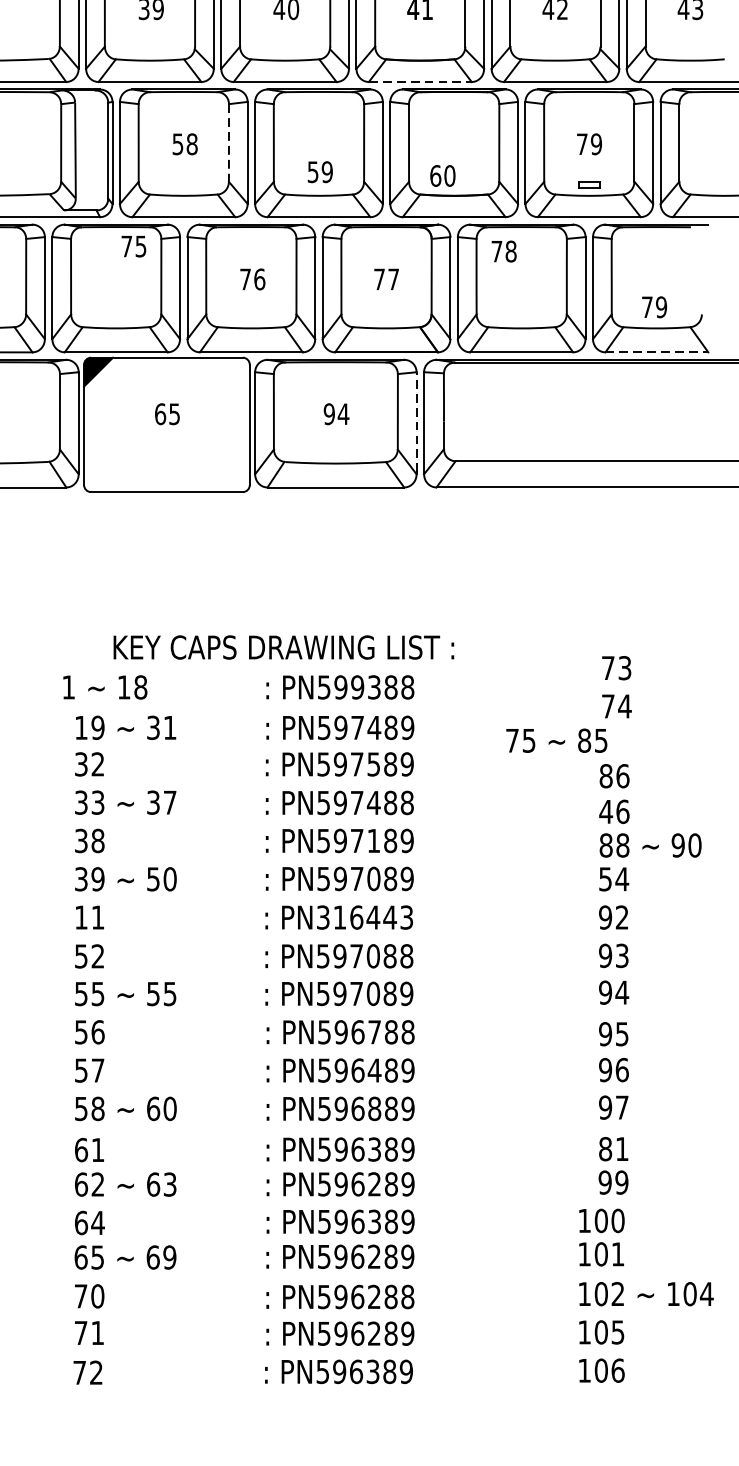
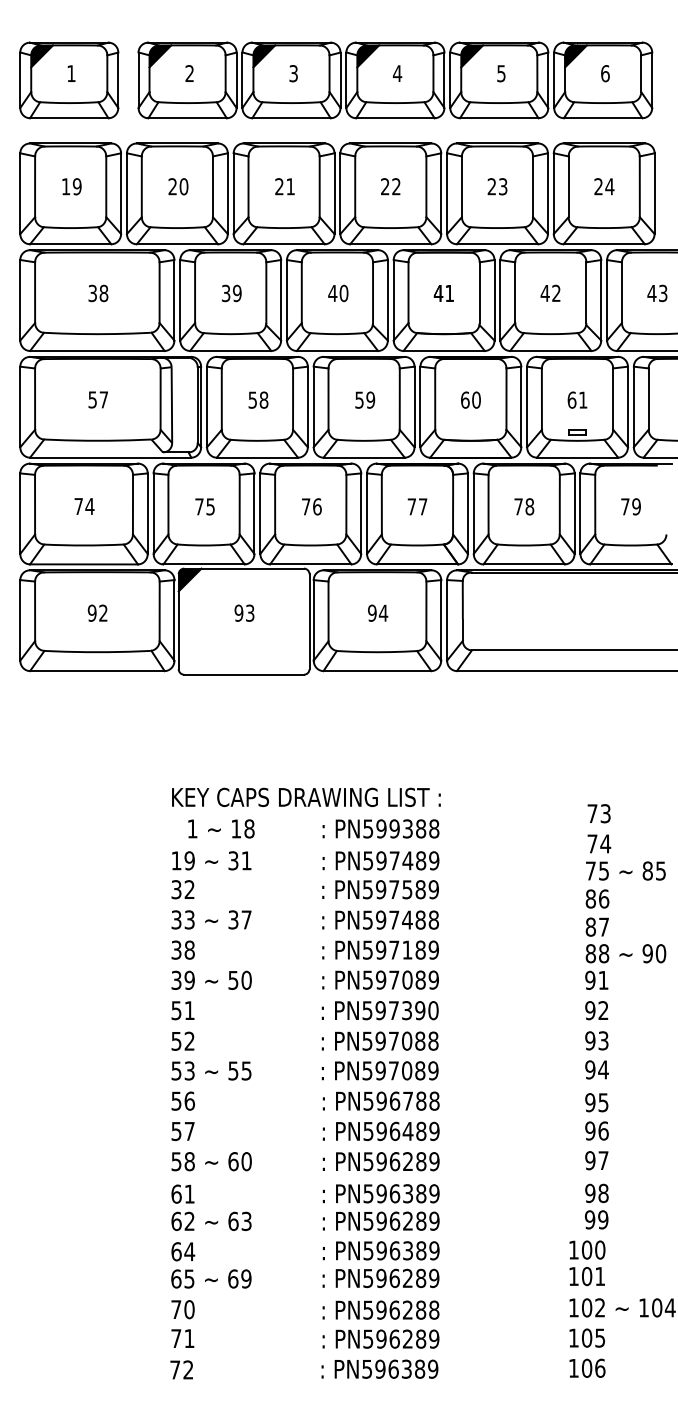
line: (420, 82) -> (444, 351), dashed -> solid
line: (229, 143) -> (293, 399), dashed -> solid
text: (589, 143) -> (577, 399), 79 -> 61
text: (320, 171) -> (365, 399), moved
text: (442, 175) -> (470, 399), moved
text: (133, 246) -> (204, 506), moved
text: (504, 251) -> (524, 506), moved
text: (653, 306) -> (630, 506), moved
line: (656, 352) -> (630, 564), dashed -> solid
text: (167, 413) -> (244, 612), 65 -> 93
line: (416, 422) -> (441, 619), dashed -> solid
text: (283, 646) -> (306, 796), moved
text: (105, 686) -> (221, 828), moved
text: (556, 740) -> (625, 870), moved
text: (614, 811) -> (597, 926), 46 -> 87
text: (613, 878) -> (596, 979), 54 -> 91
text: (81, 917) -> (176, 1010), 11 -> 51
text: (365, 917) -> (400, 1010), PN316443 -> PN597390
text: (97, 993) -> (189, 1070), 55 -> 53
text: (375, 1108) -> (408, 1161), PN596889 -> PN596289
text: (613, 1149) -> (596, 1193), 81 -> 98

